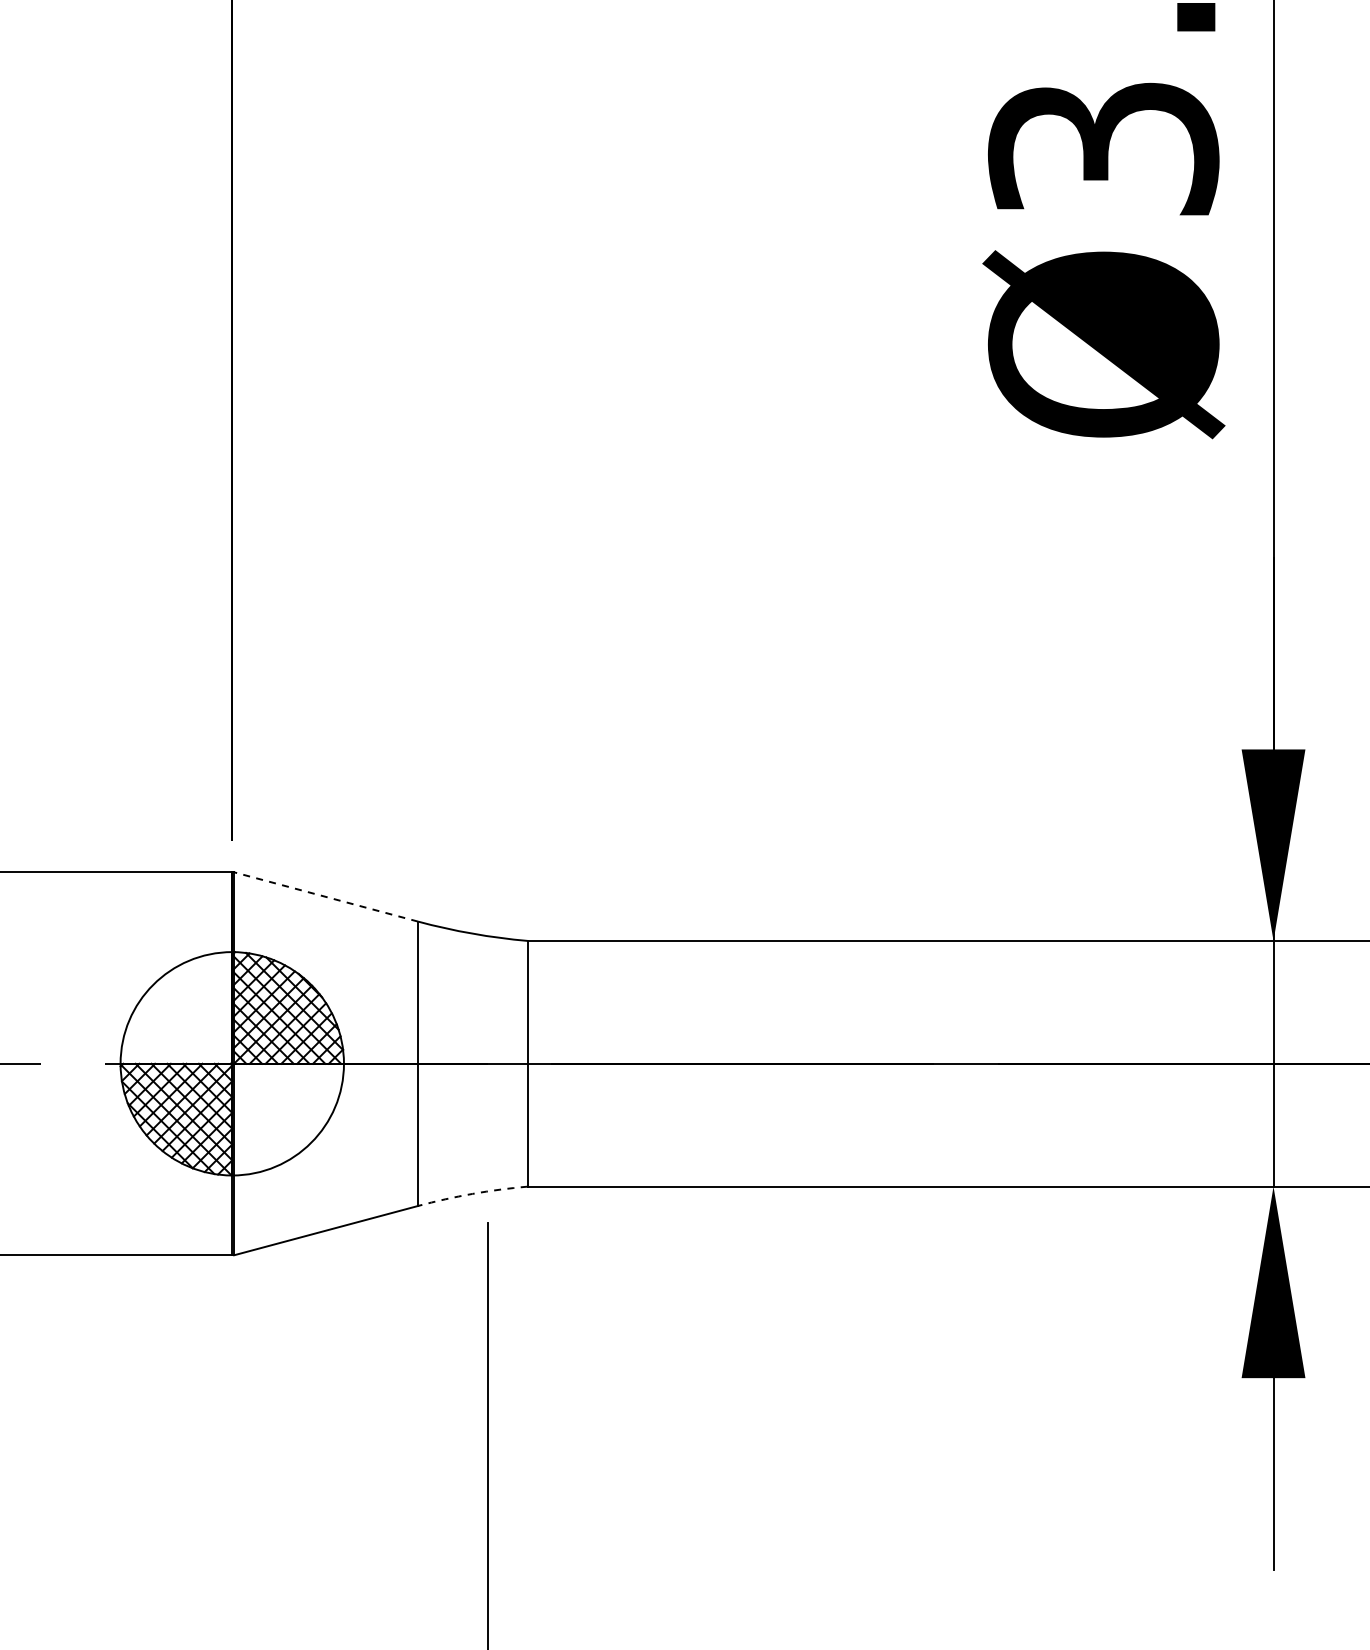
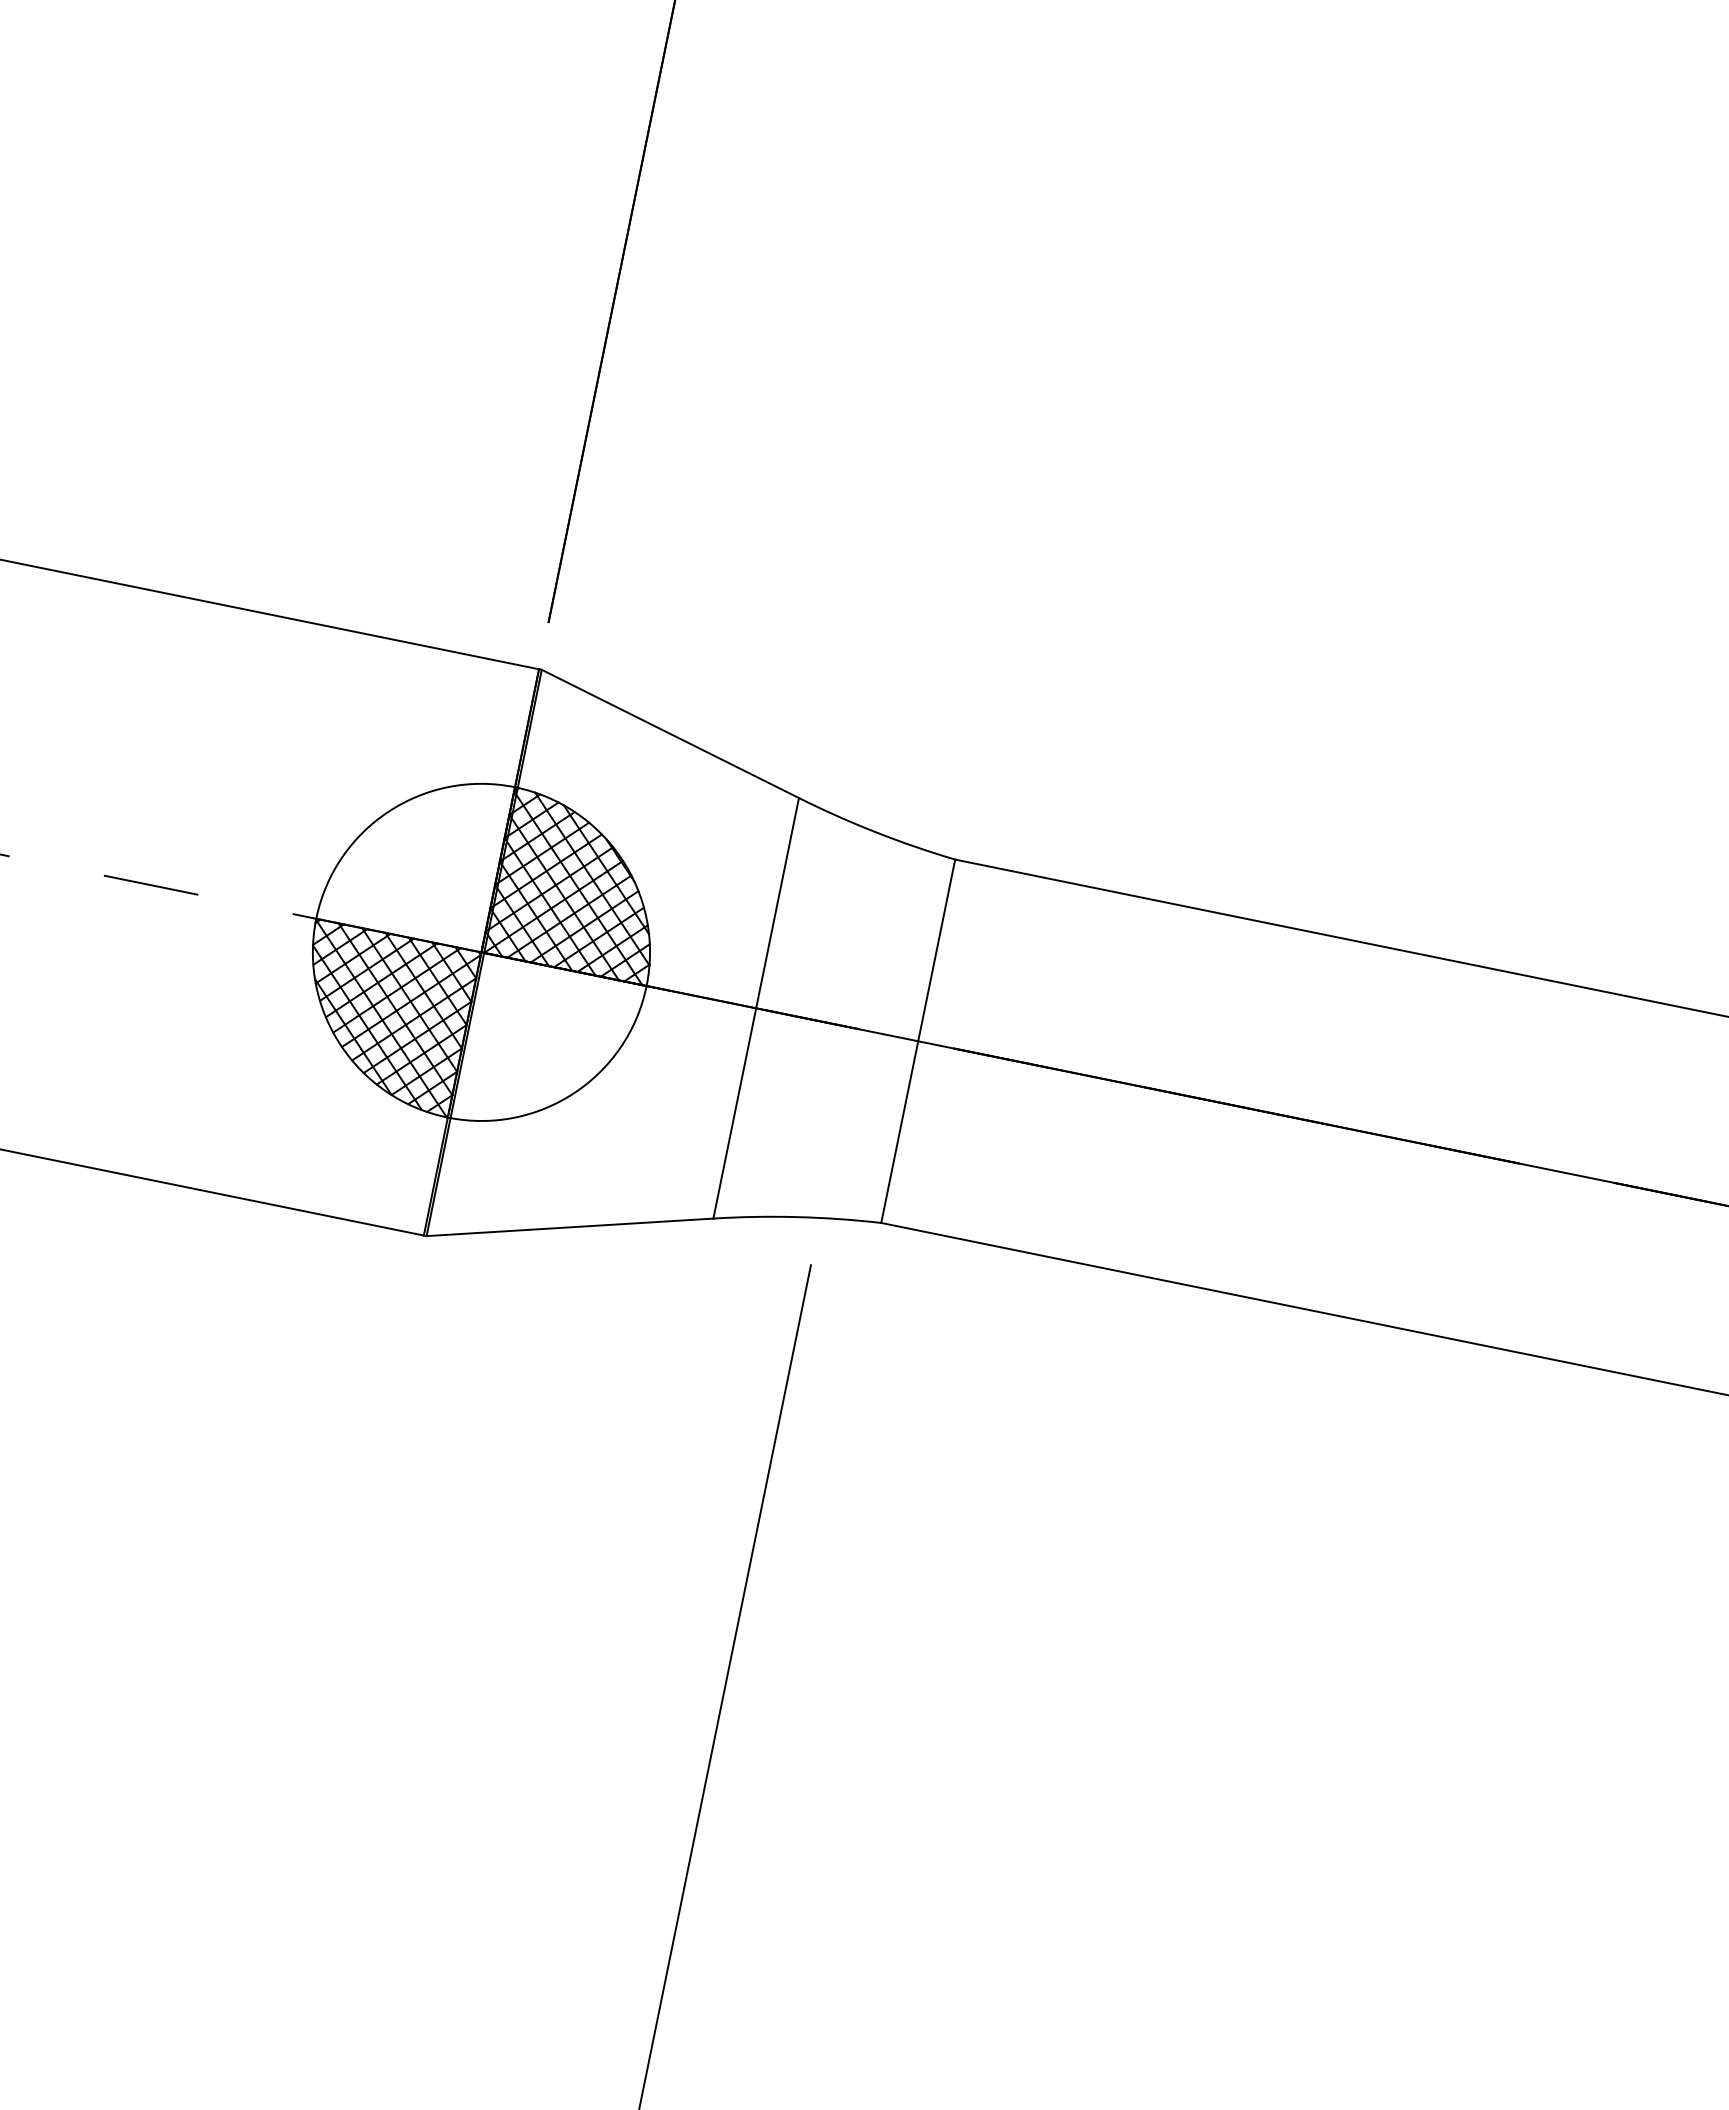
line: (325, 896) -> (669, 733), dashed -> solid
arc: (472, 1193) -> (797, 1216), dashed -> solid

